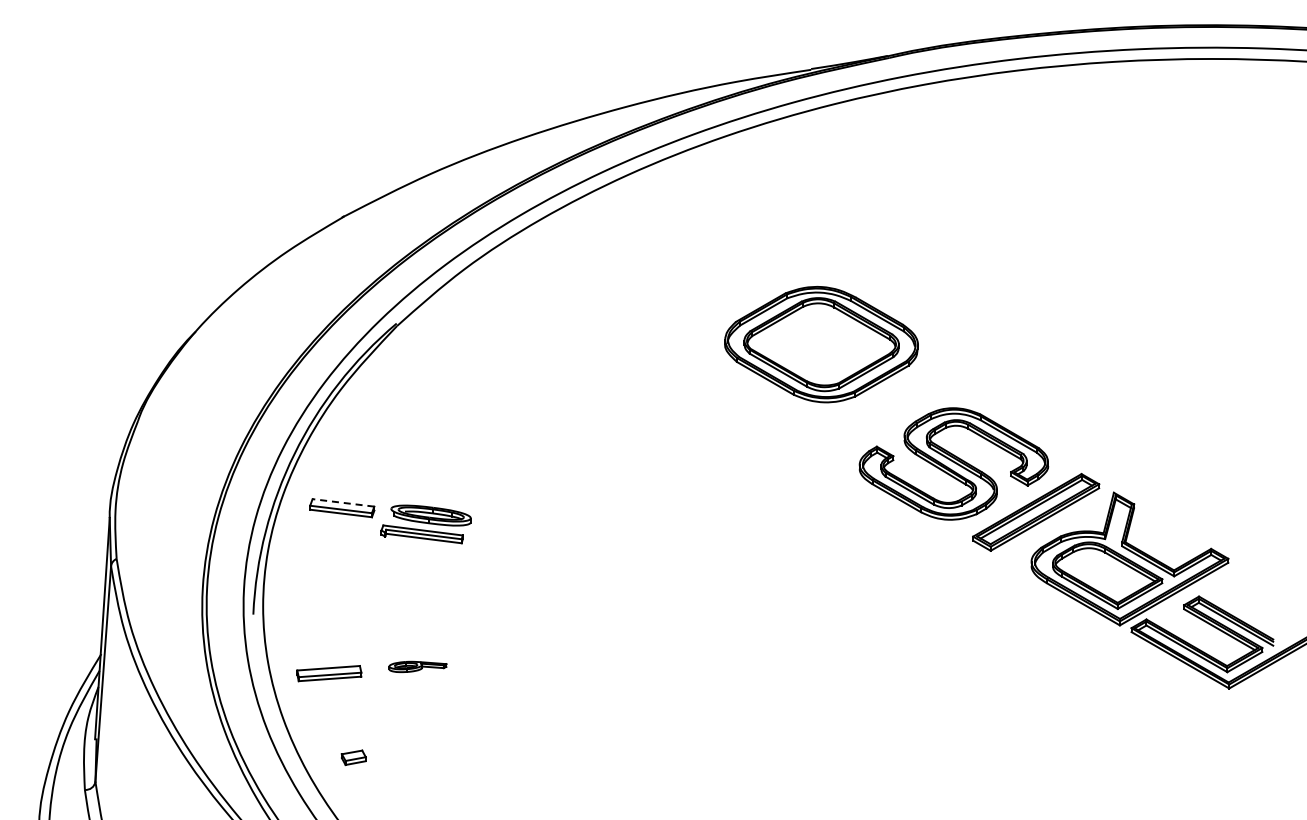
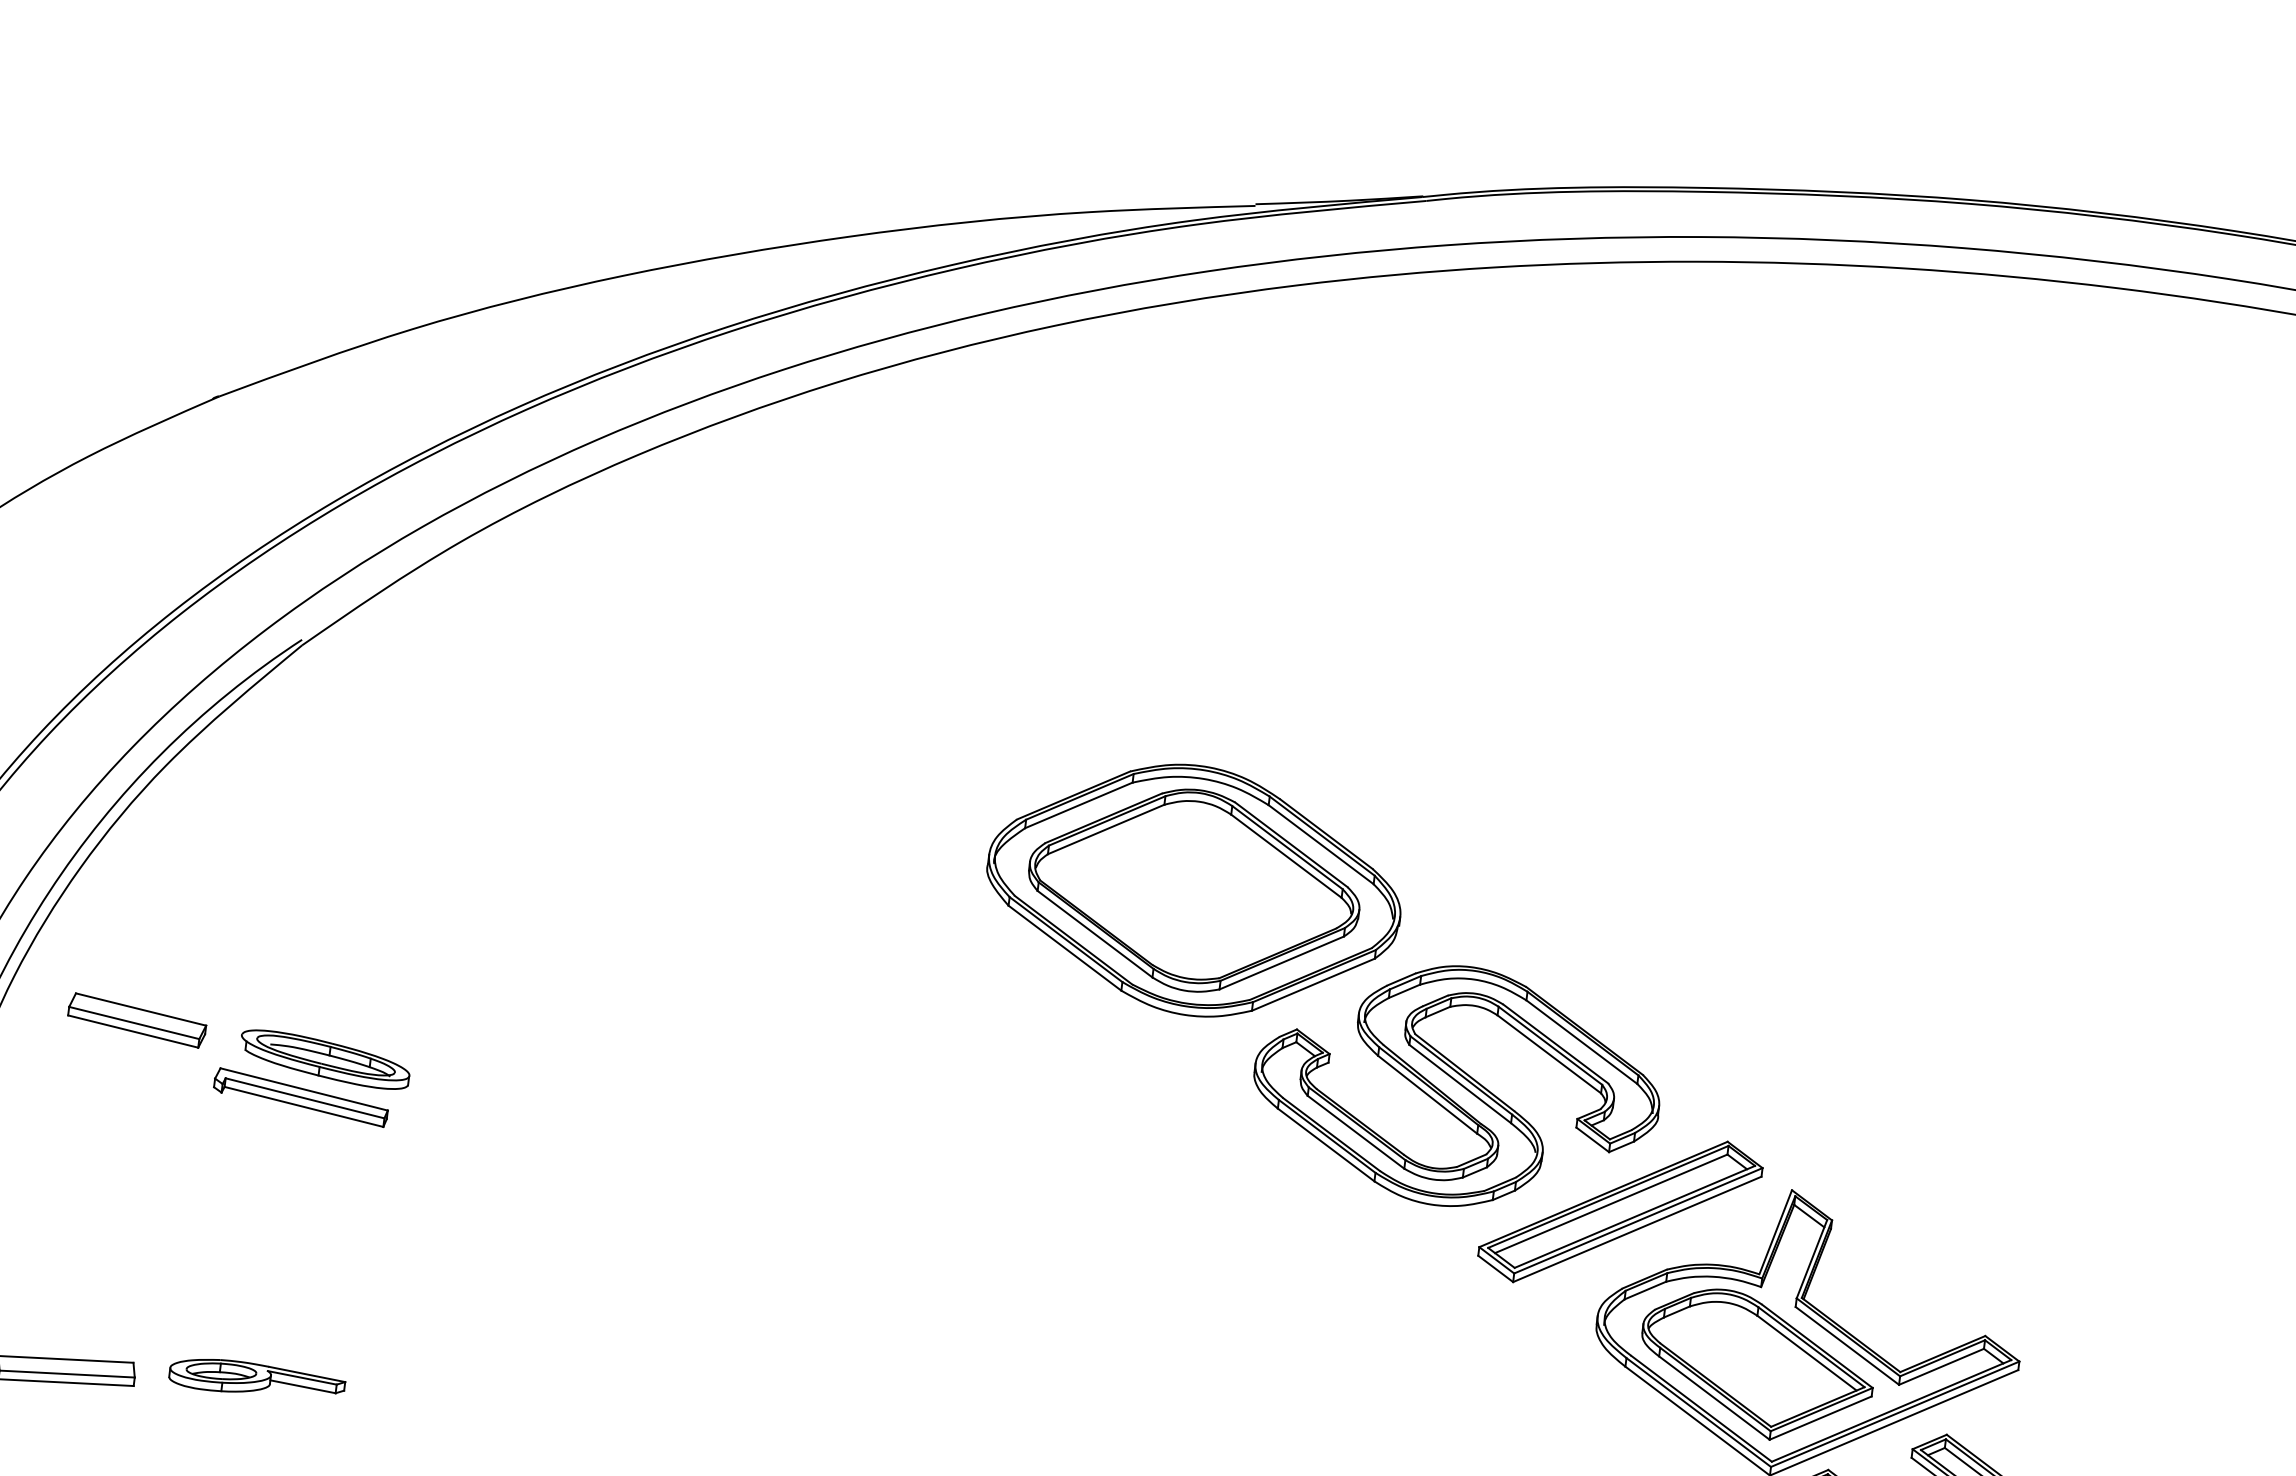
part: (821, 344) -> (1193, 890), moved
line: (342, 502) -> (139, 1008), dashed -> solid
part: (417, 666) -> (256, 1378), size x1.43

